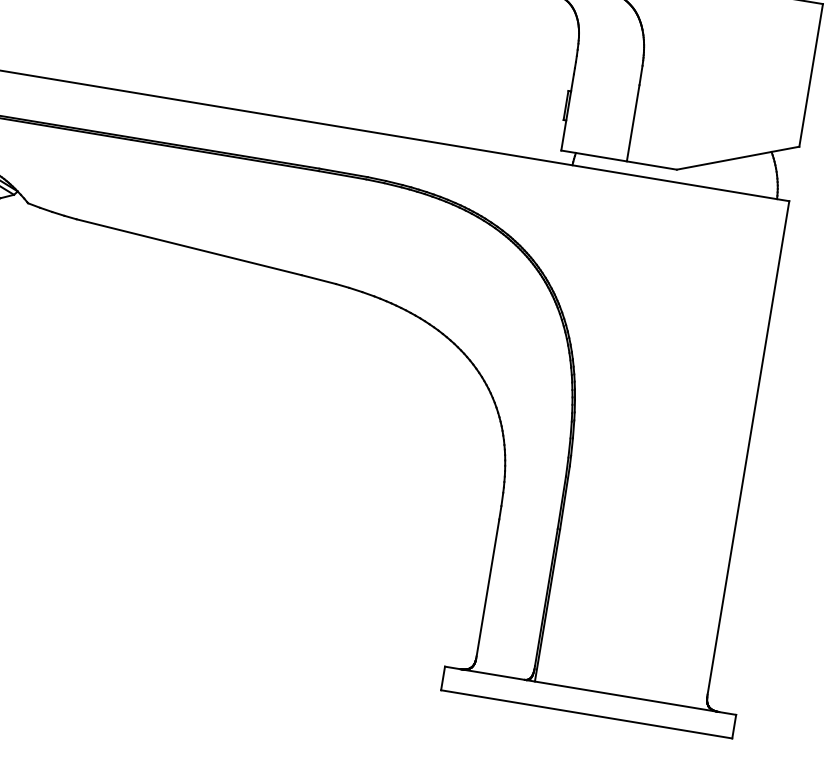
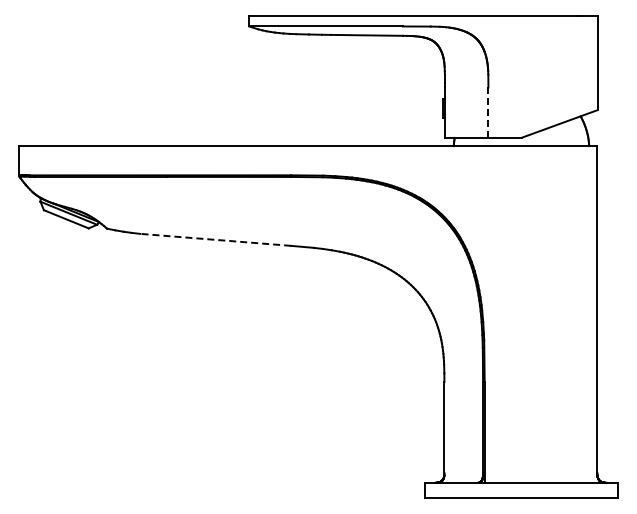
line: (633, 123) -> (488, 112), solid -> dashed
line: (189, 246) -> (215, 239), solid -> dashed

